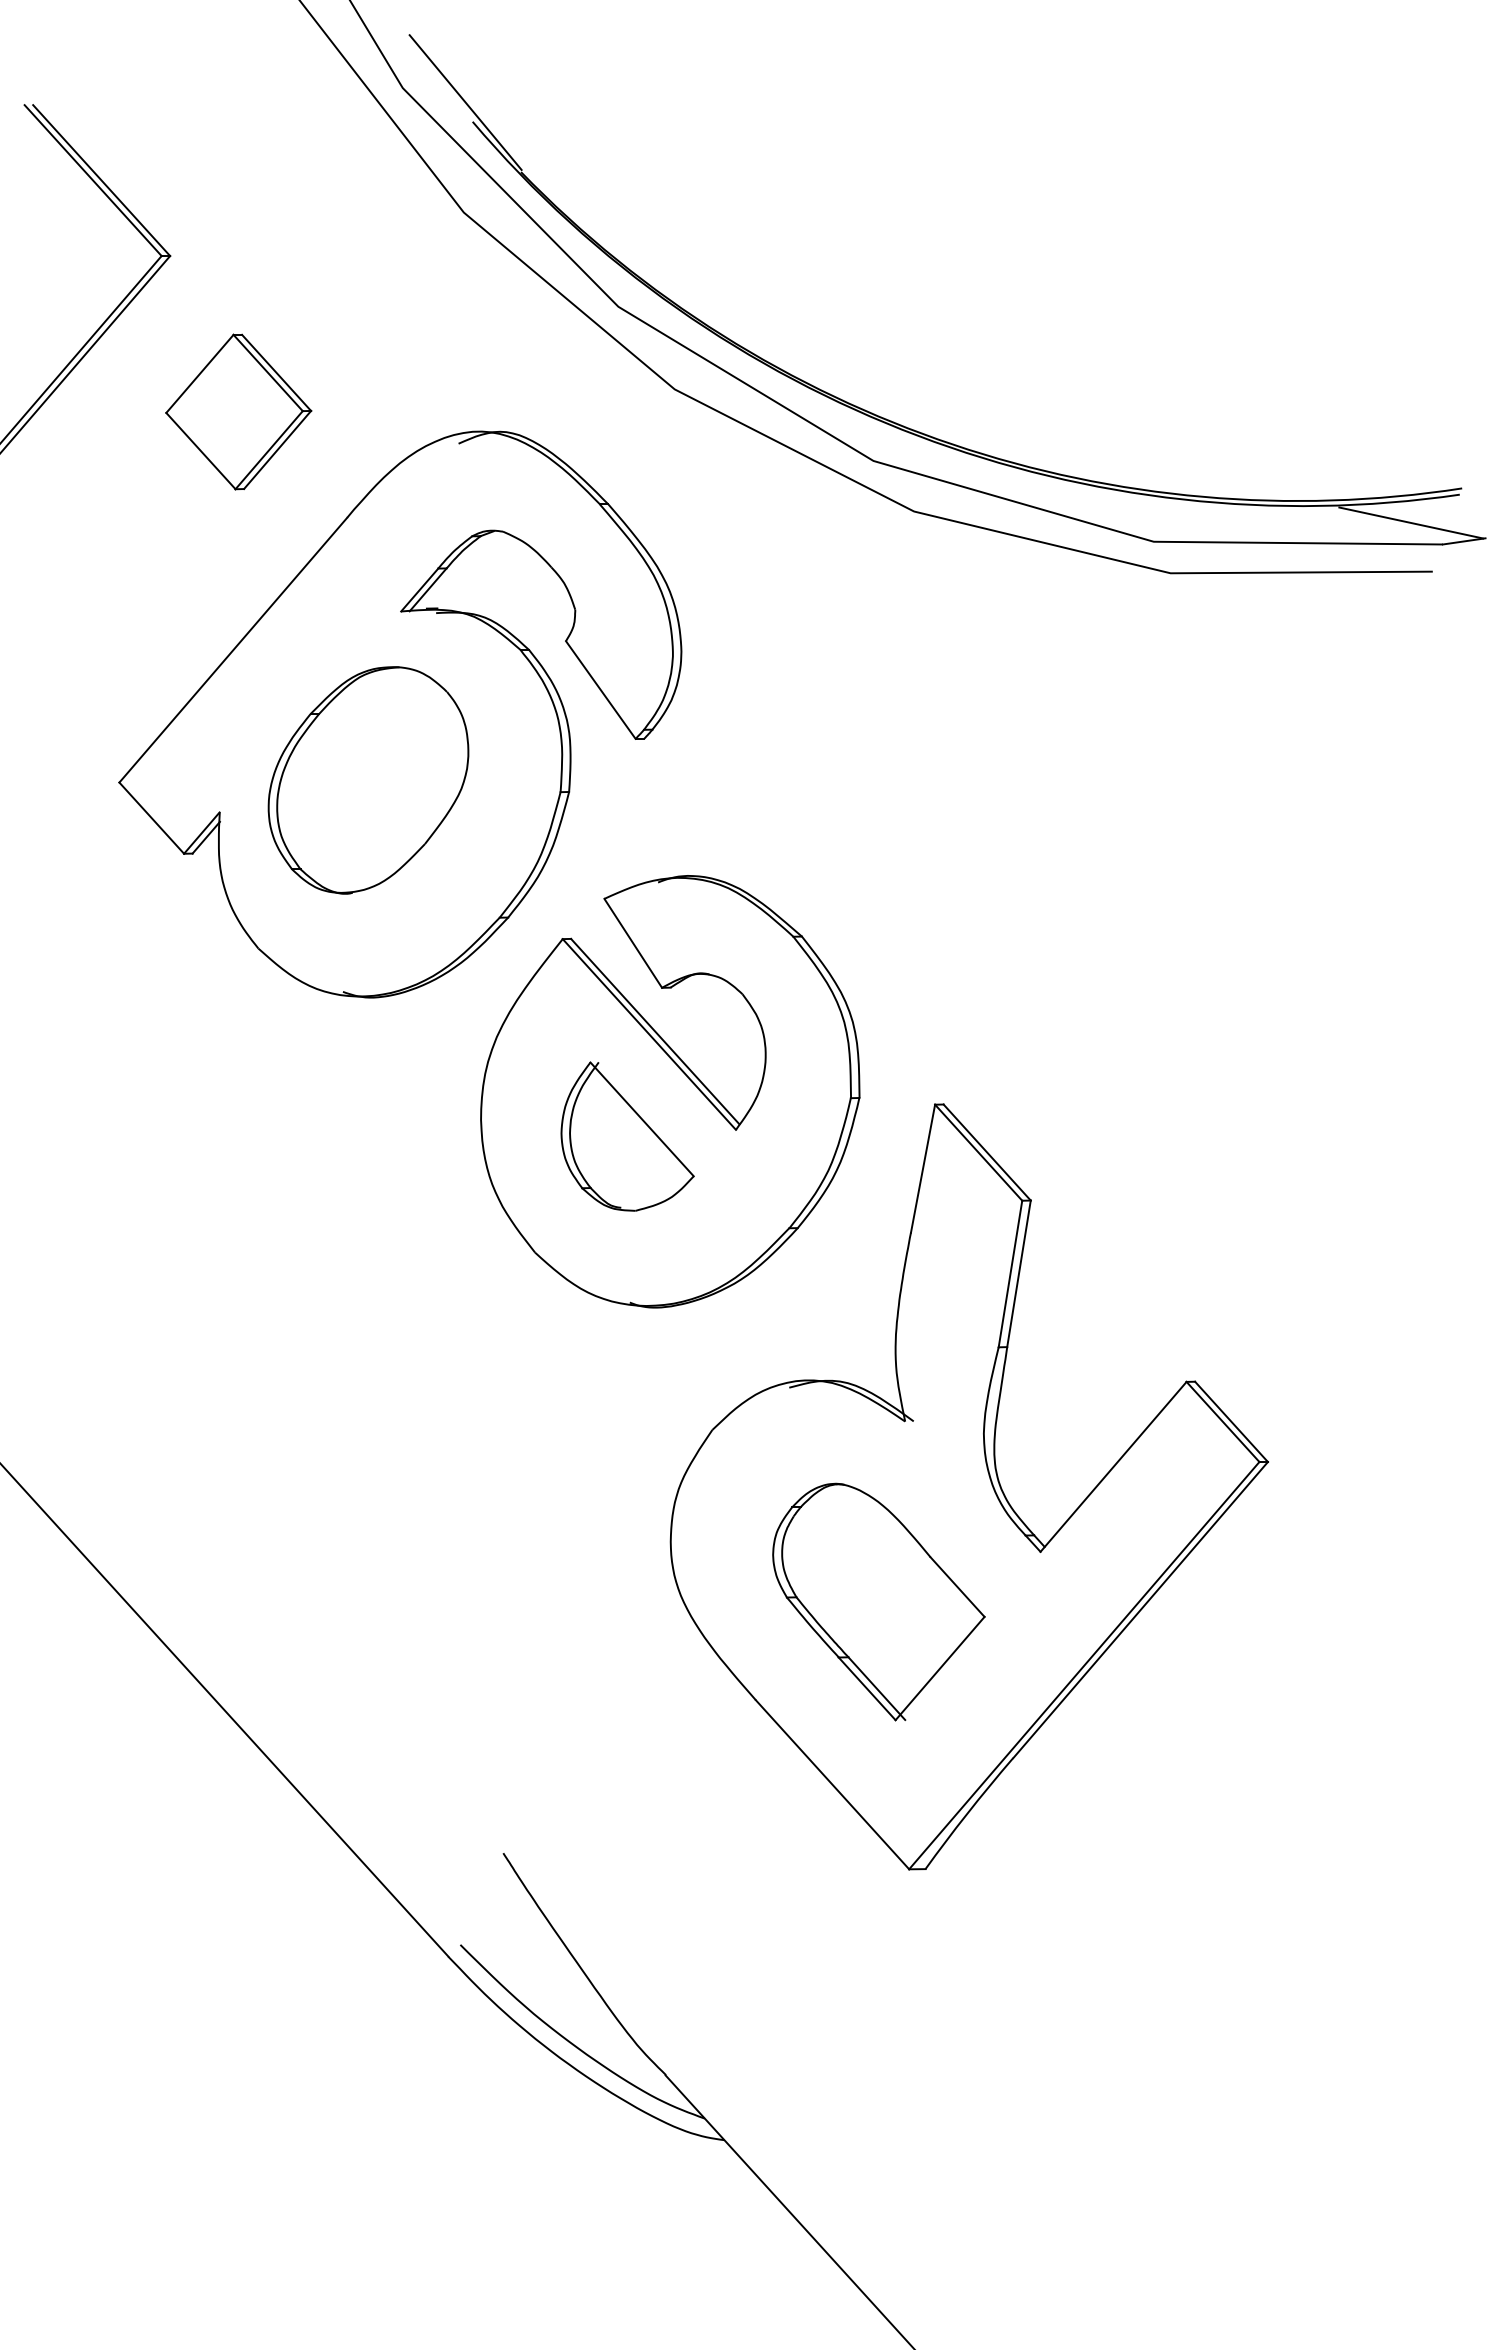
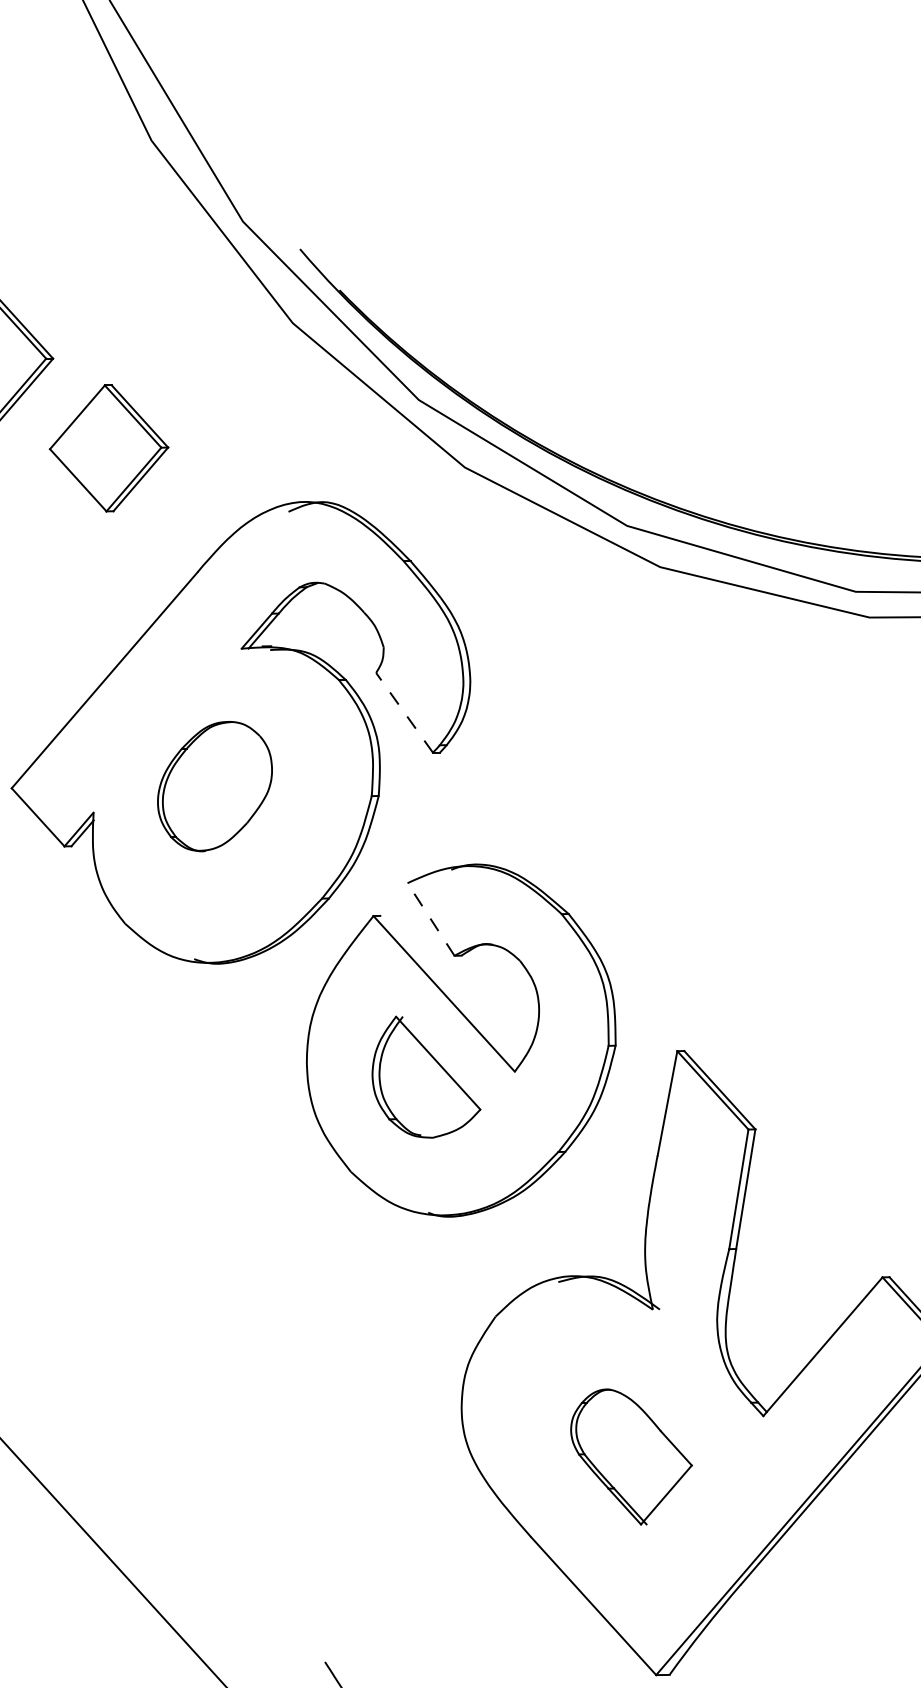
line: (465, 102) -> (294, 233), removed
part: (238, 411) -> (108, 447), moved
line: (600, 690) -> (404, 713), solid -> dashed
part: (368, 780) -> (215, 786), size x0.7
line: (633, 943) -> (431, 919), solid -> dashed
line: (655, 1031) -> (449, 991), removed
part: (878, 1601) -> (631, 1456), size x0.7

